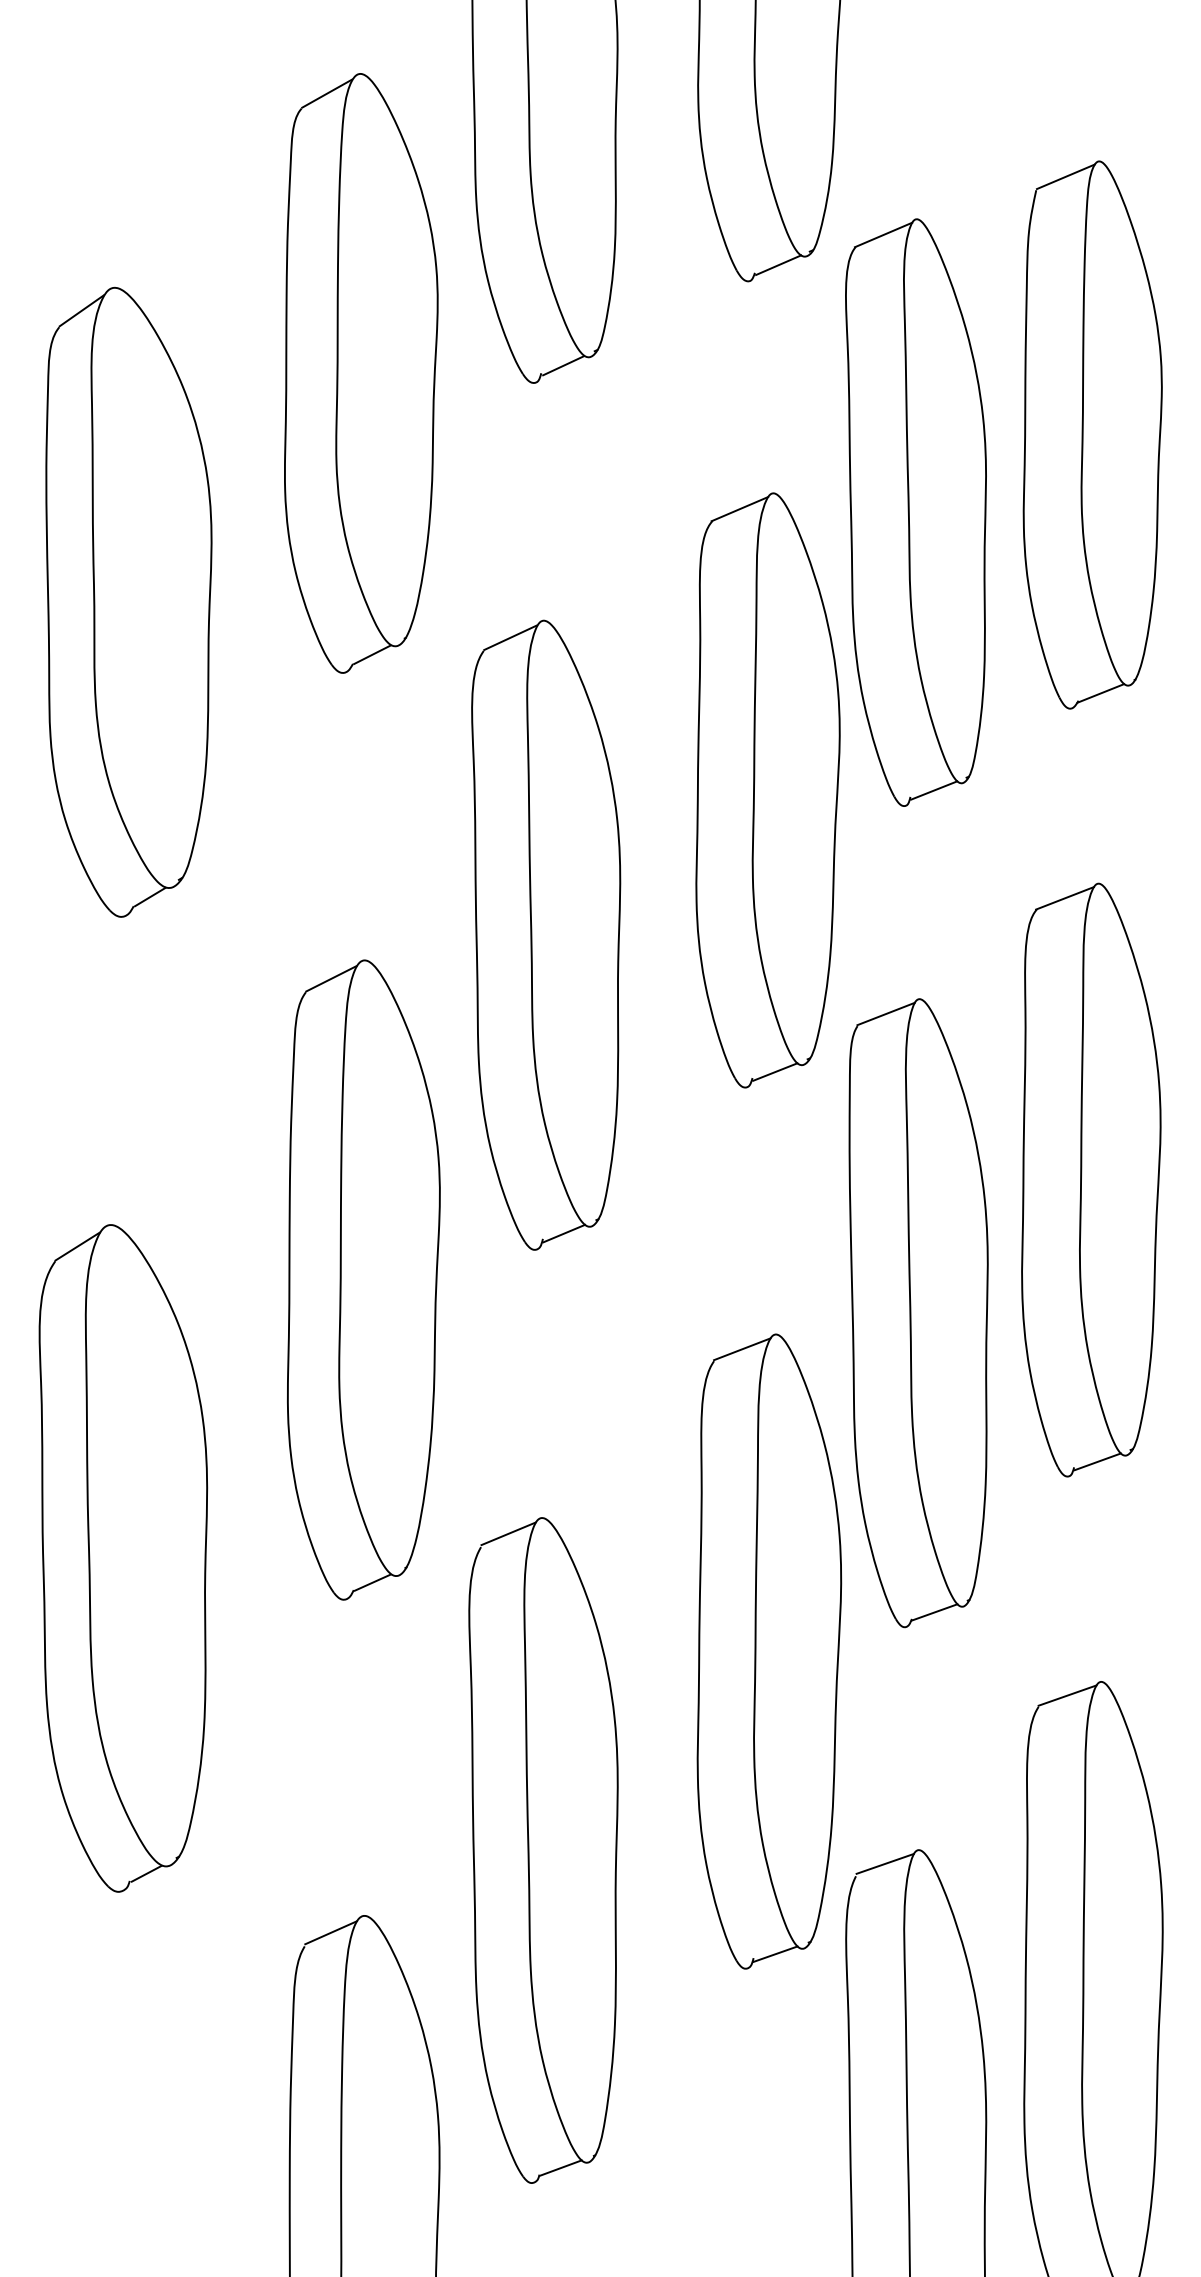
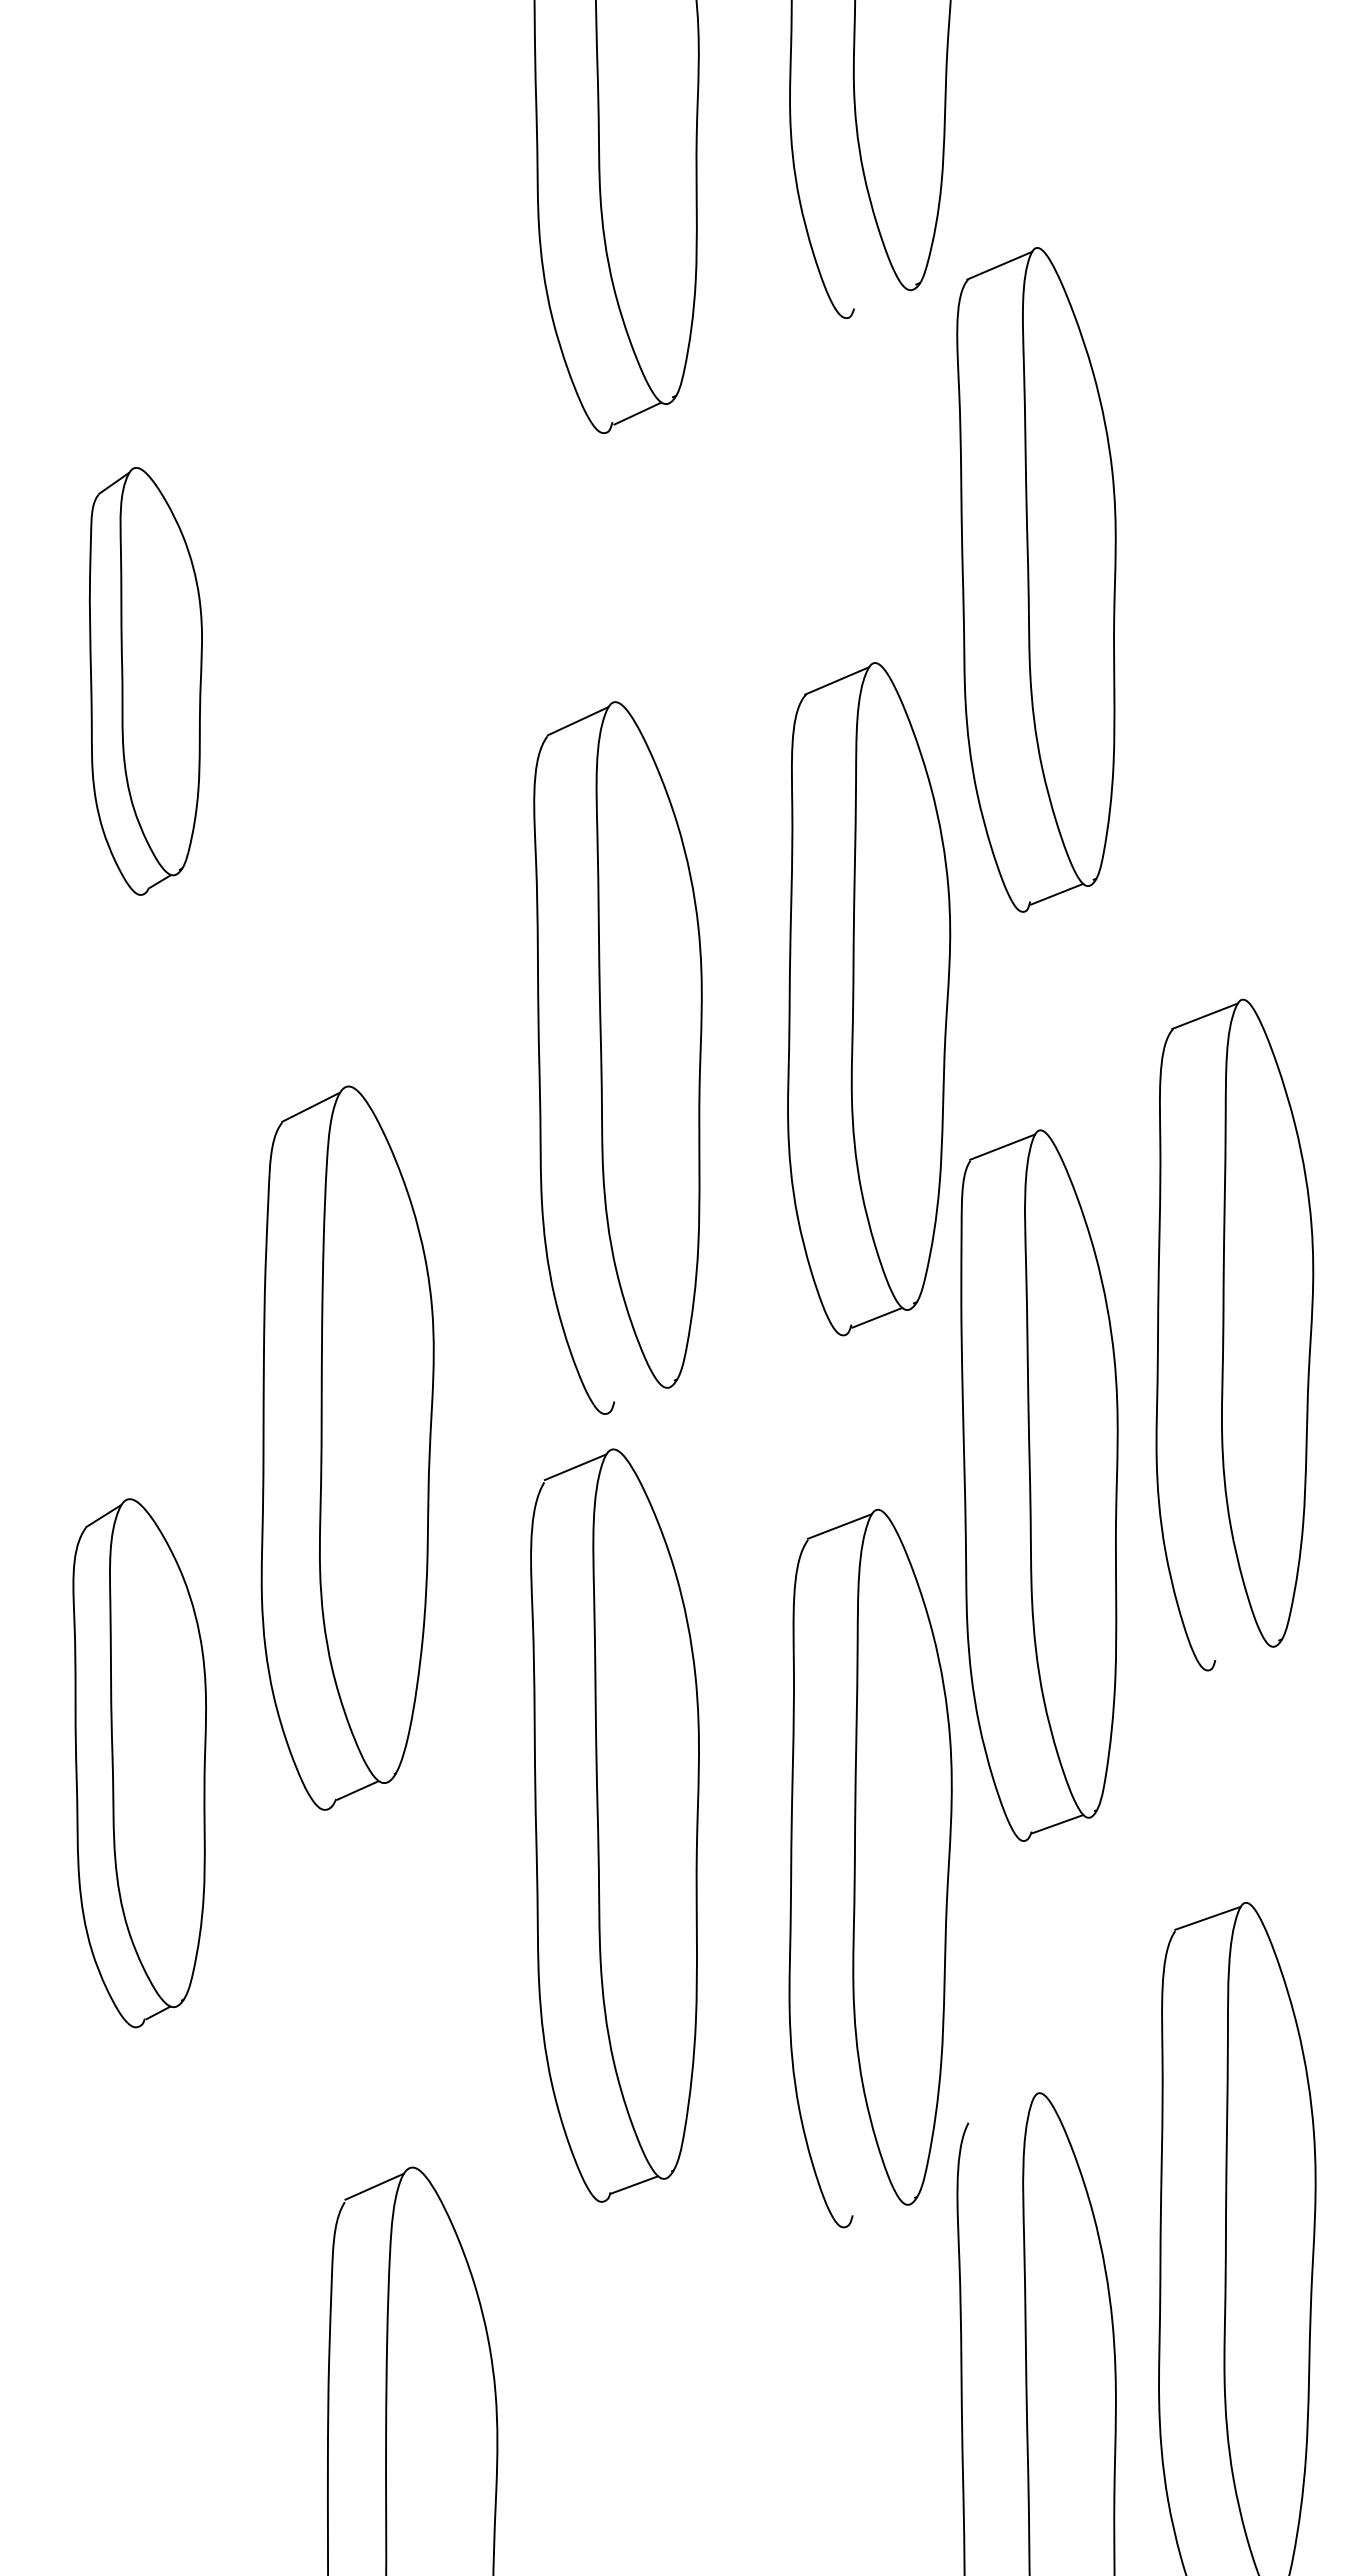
line: (778, 264) -> (880, 299), removed
part: (360, 373) -> (408, 422), removed
part: (1092, 434) -> (1236, 491), removed
part: (128, 602) -> (145, 681), size x0.6
part: (768, 790) -> (869, 999), moved
line: (564, 1233) -> (638, 1395), removed
part: (363, 1279) -> (347, 1447), moved
line: (1098, 1461) -> (1242, 1653), removed
part: (123, 1558) -> (139, 1763), size x0.7
part: (543, 1850) -> (614, 1825), moved
line: (885, 1863) -> (1001, 2108), removed
line: (775, 1953) -> (877, 2210), removed

